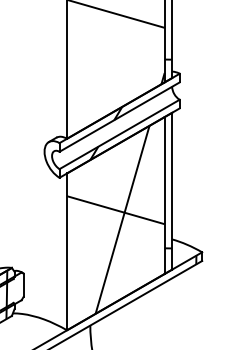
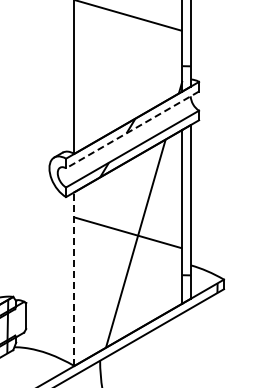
line: (119, 116) -> (132, 129), solid -> dashed
line: (67, 252) -> (74, 279), solid -> dashed

